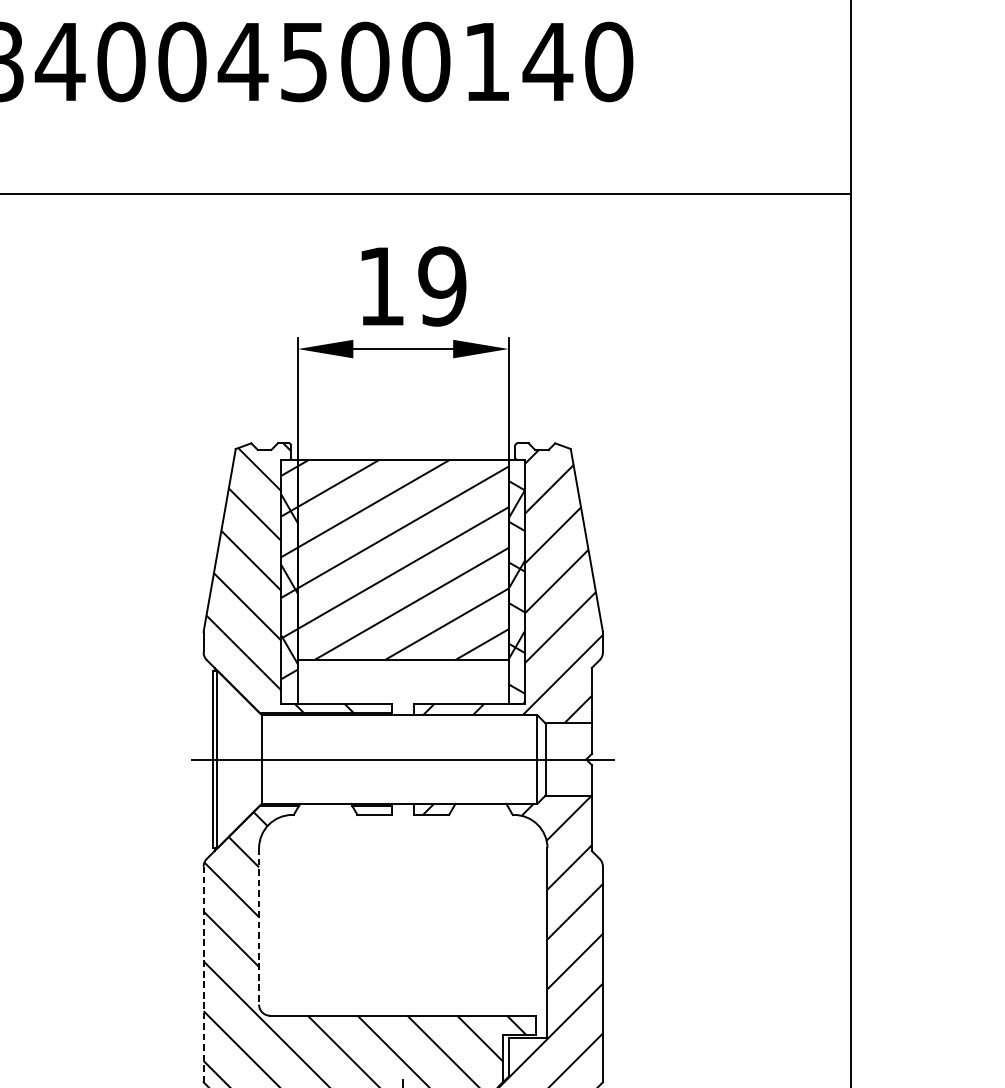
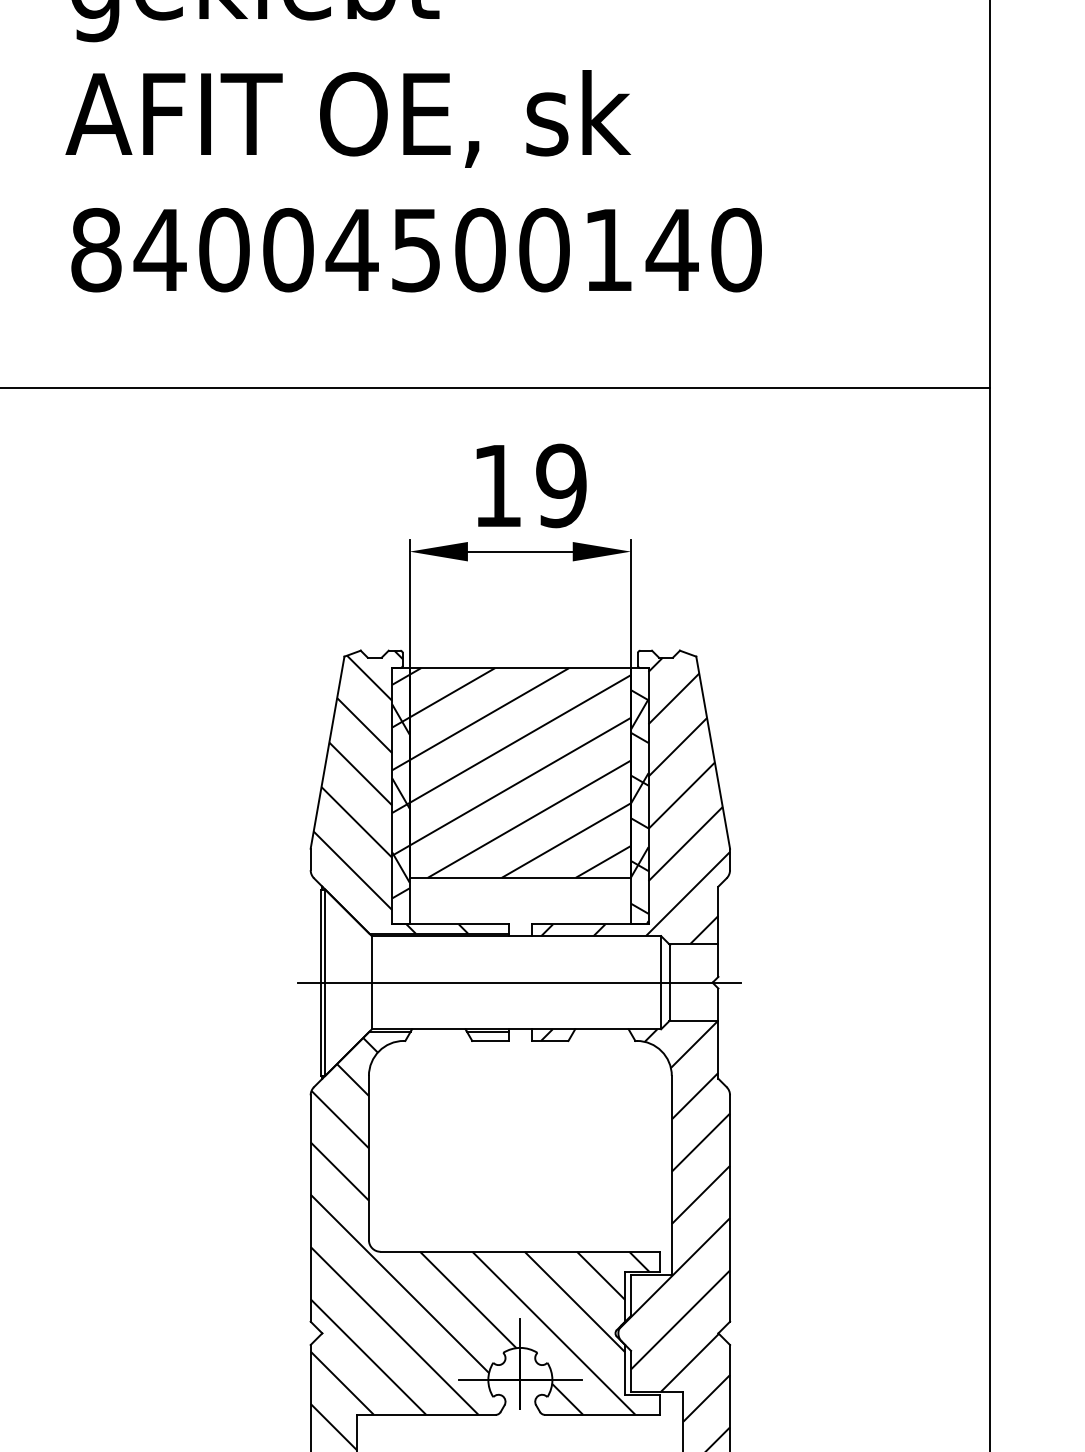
line: (258, 926) -> (368, 1158), dashed -> solid
line: (203, 974) -> (310, 1208), dashed -> solid

